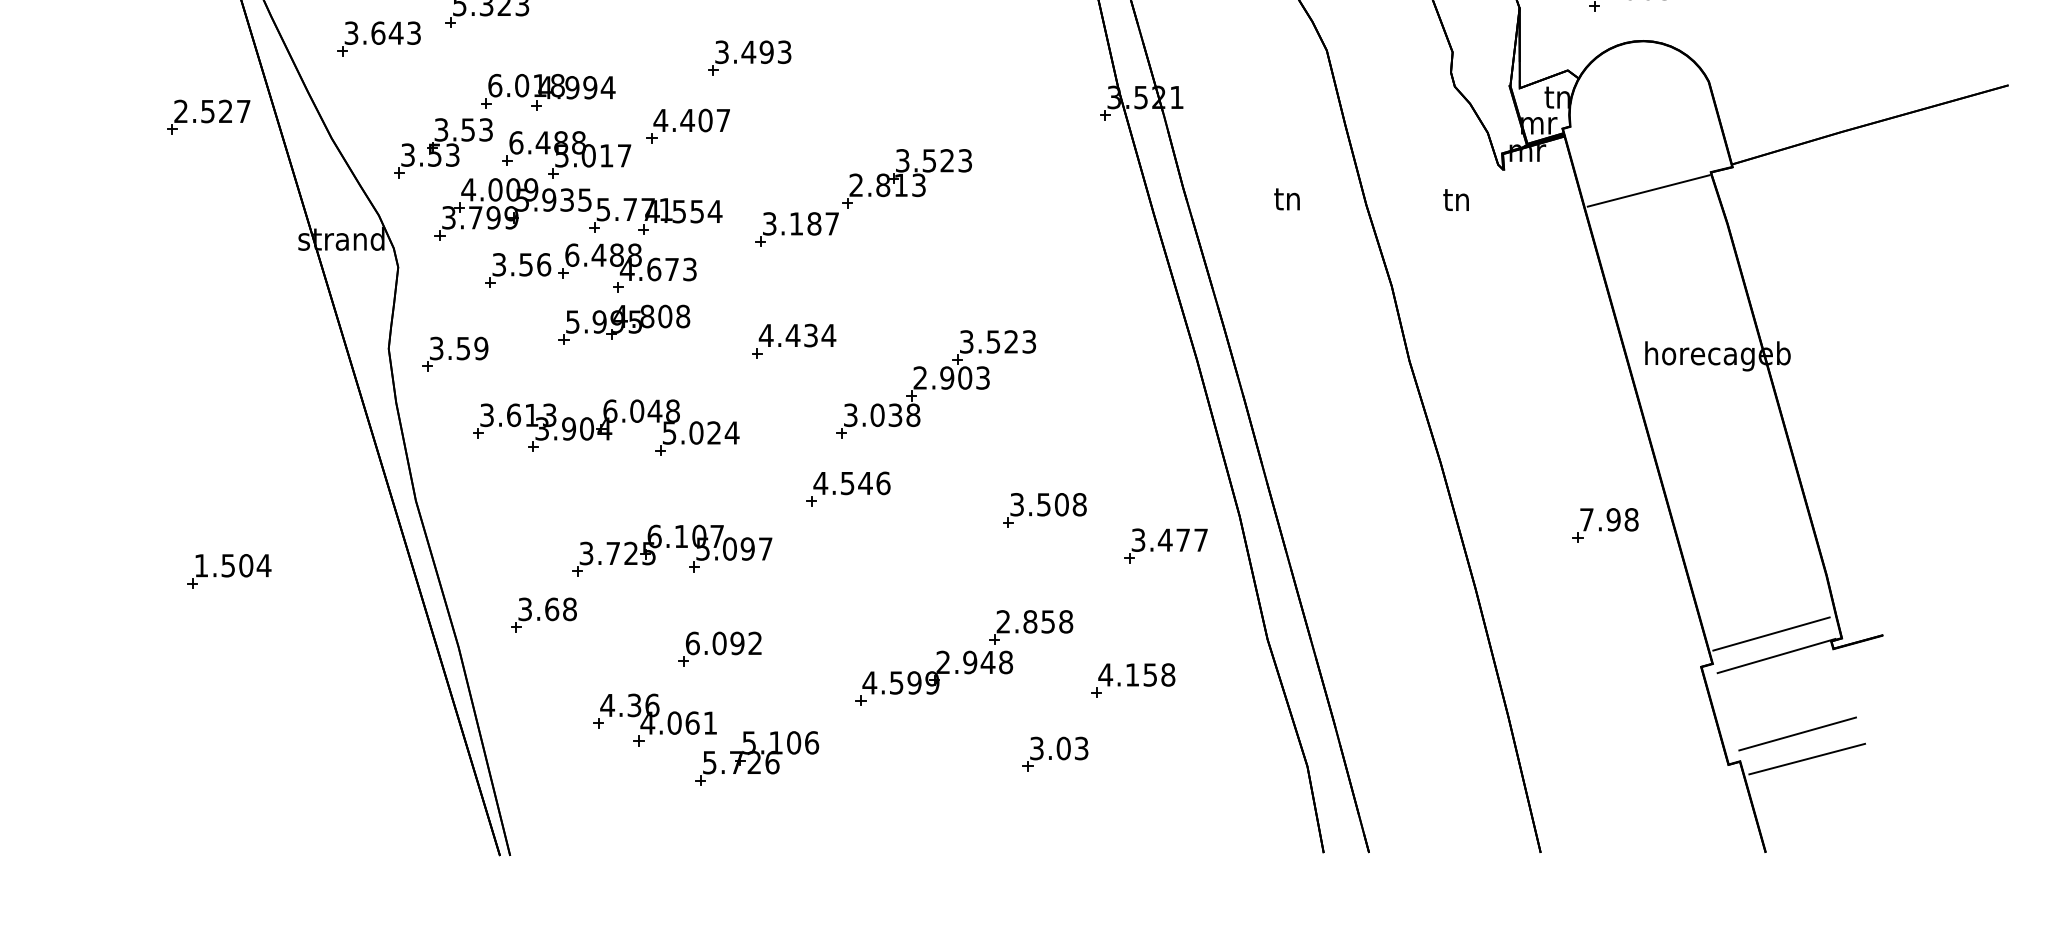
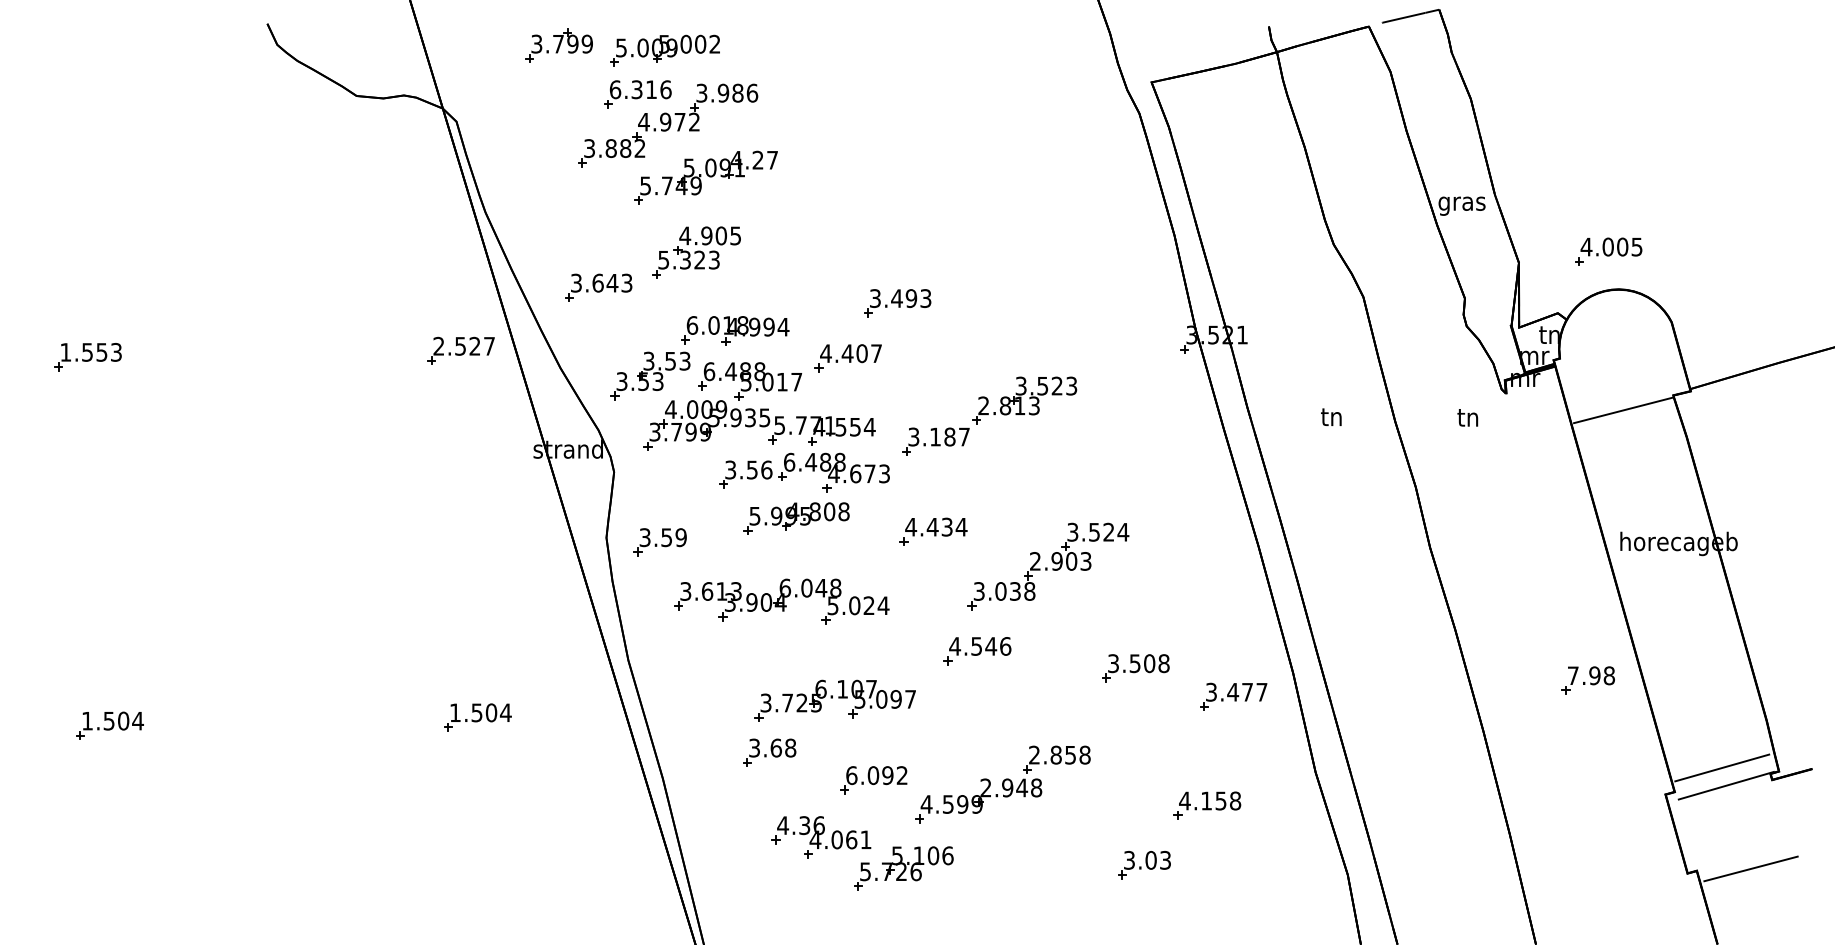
part: (590, 267) -> (804, 472), moved
text: (1029, 340) -> (1123, 531), 3.523 -> 3.524
part: (543, 614) -> (769, 752), moved
part: (963, 658) -> (1002, 784), moved
line: (1797, 733) -> (1743, 848), removed

